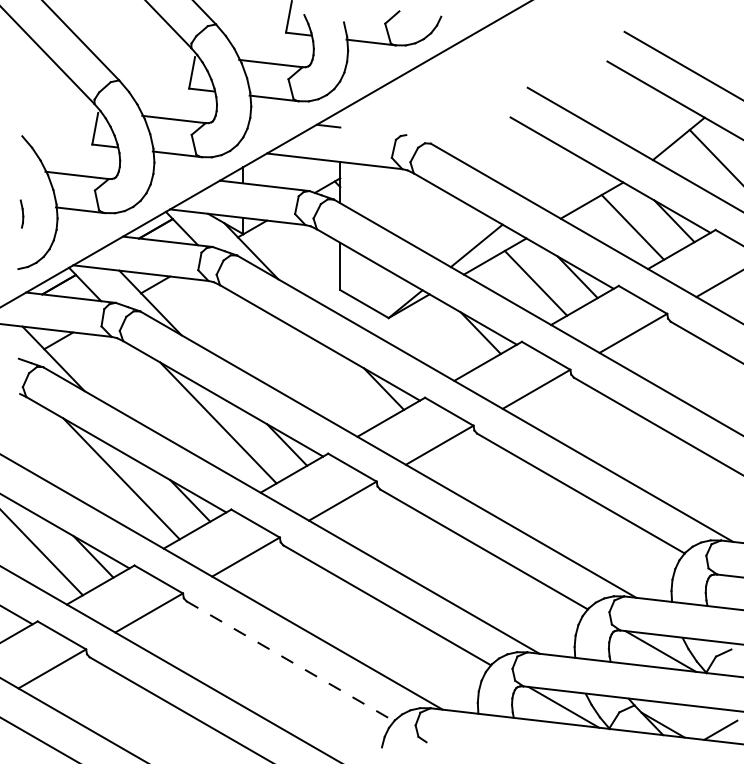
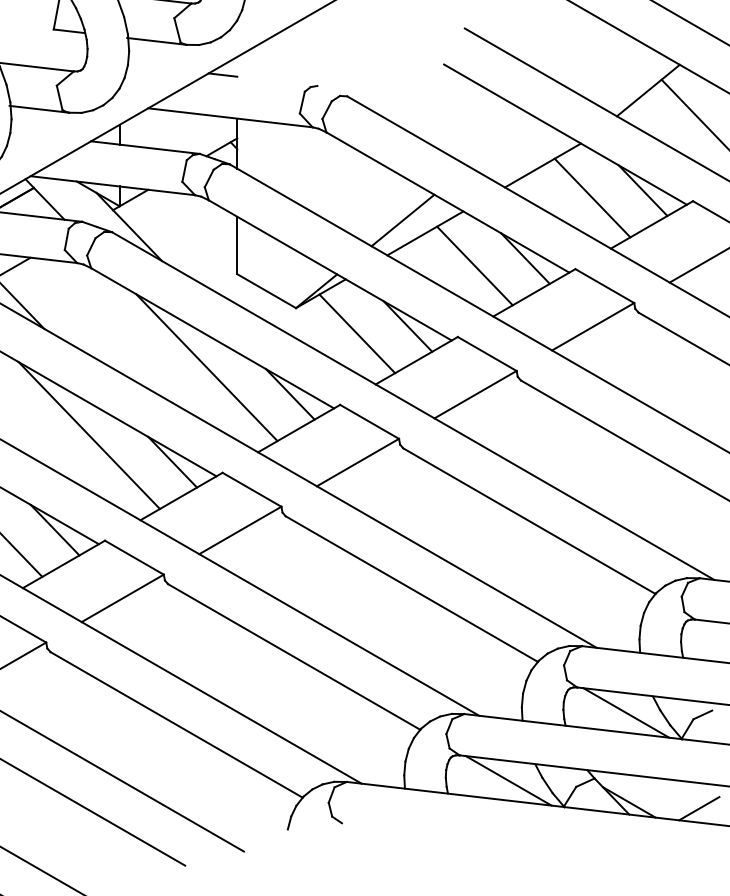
line: (439, 338) -> (357, 332), added
line: (315, 366) -> (207, 366), added
line: (290, 661) -> (176, 725), dashed -> solid

